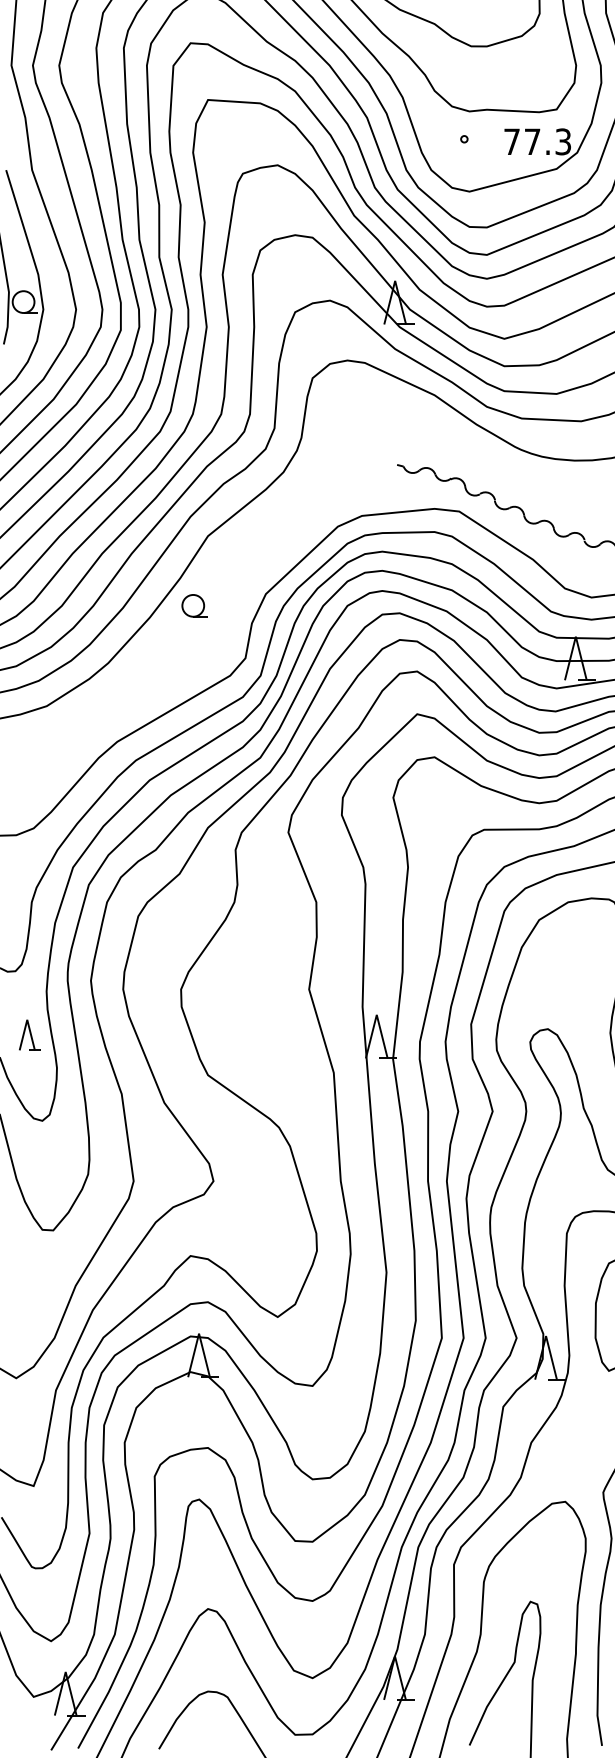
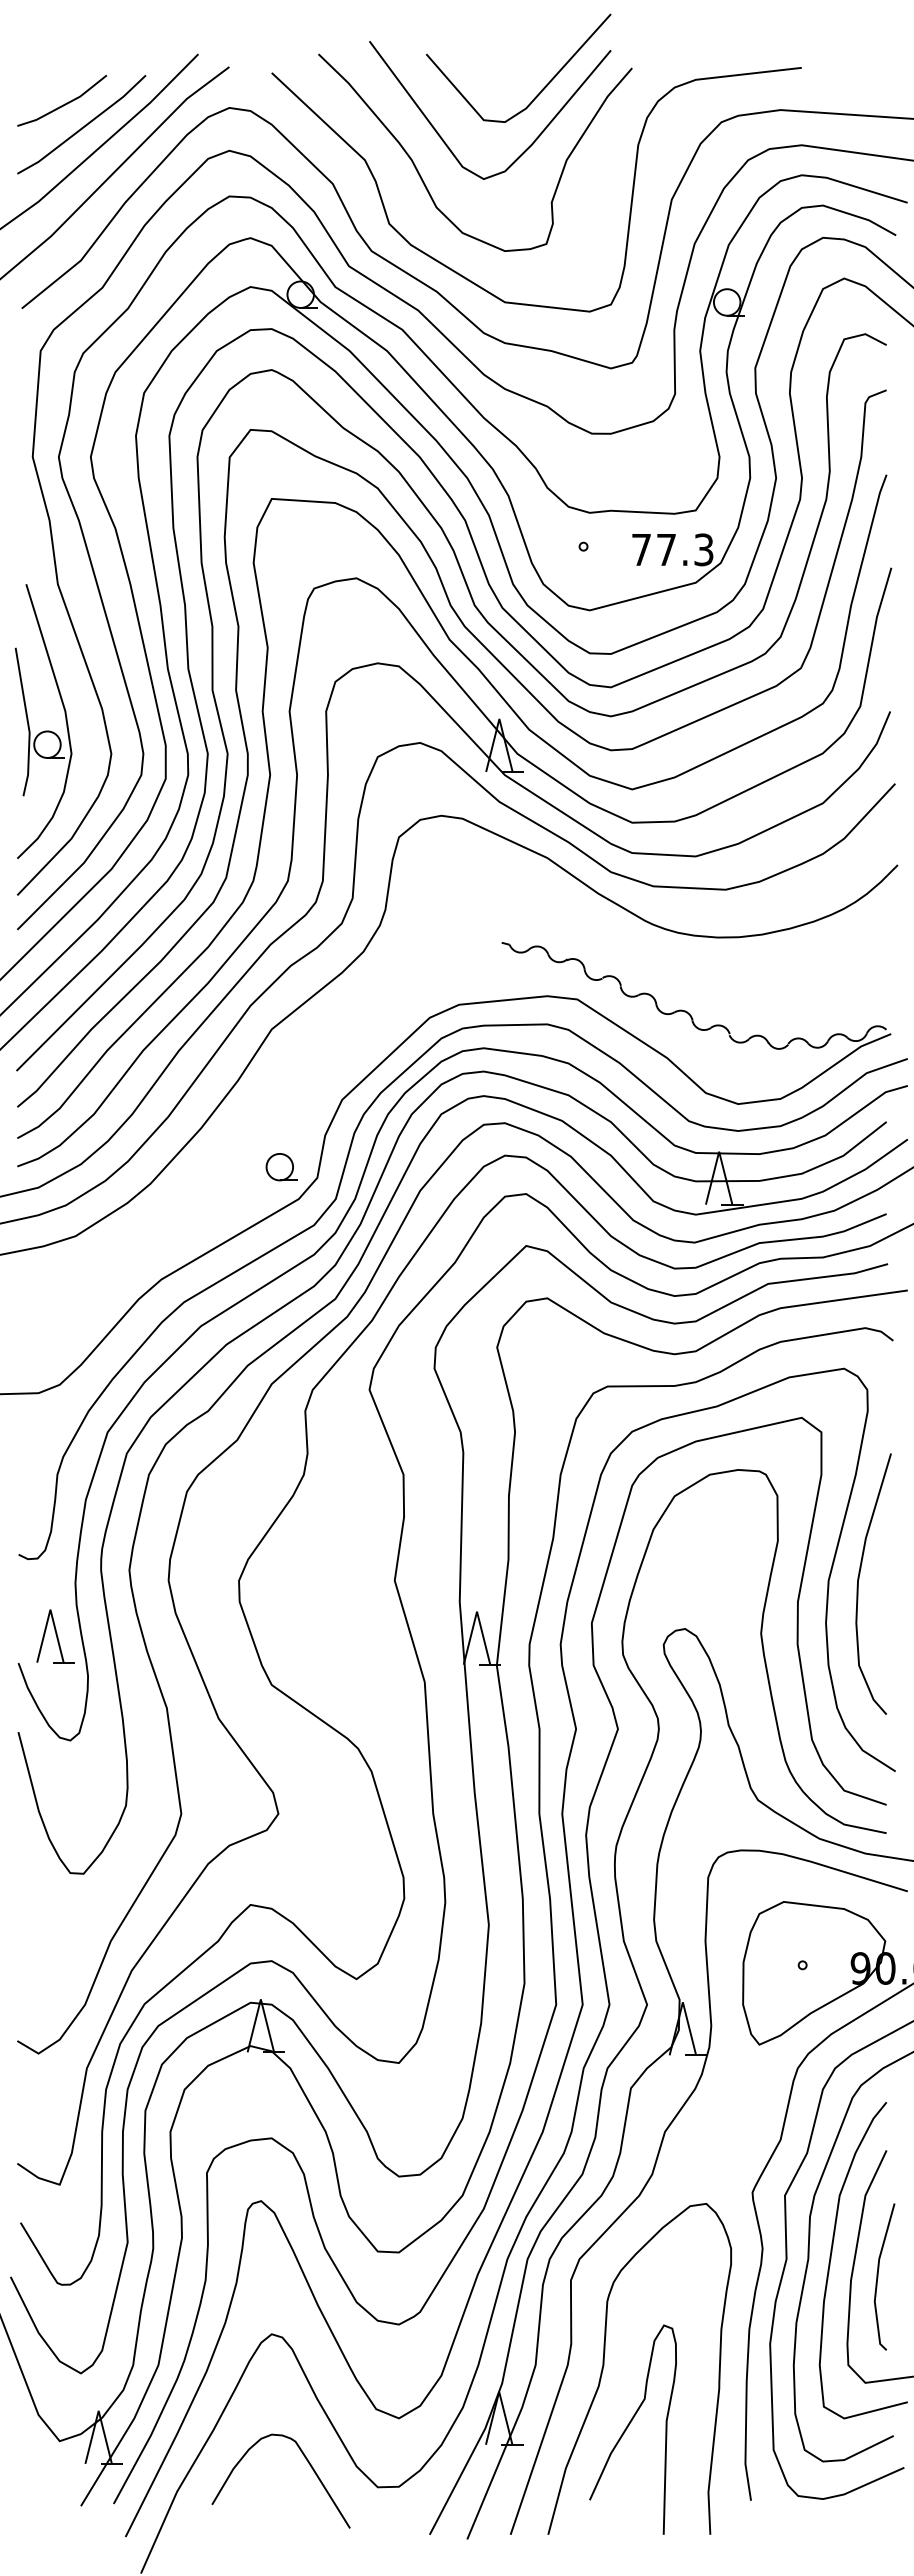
part: (194, 606) -> (281, 1167), moved
part: (30, 1035) -> (55, 1636), size x1.43

